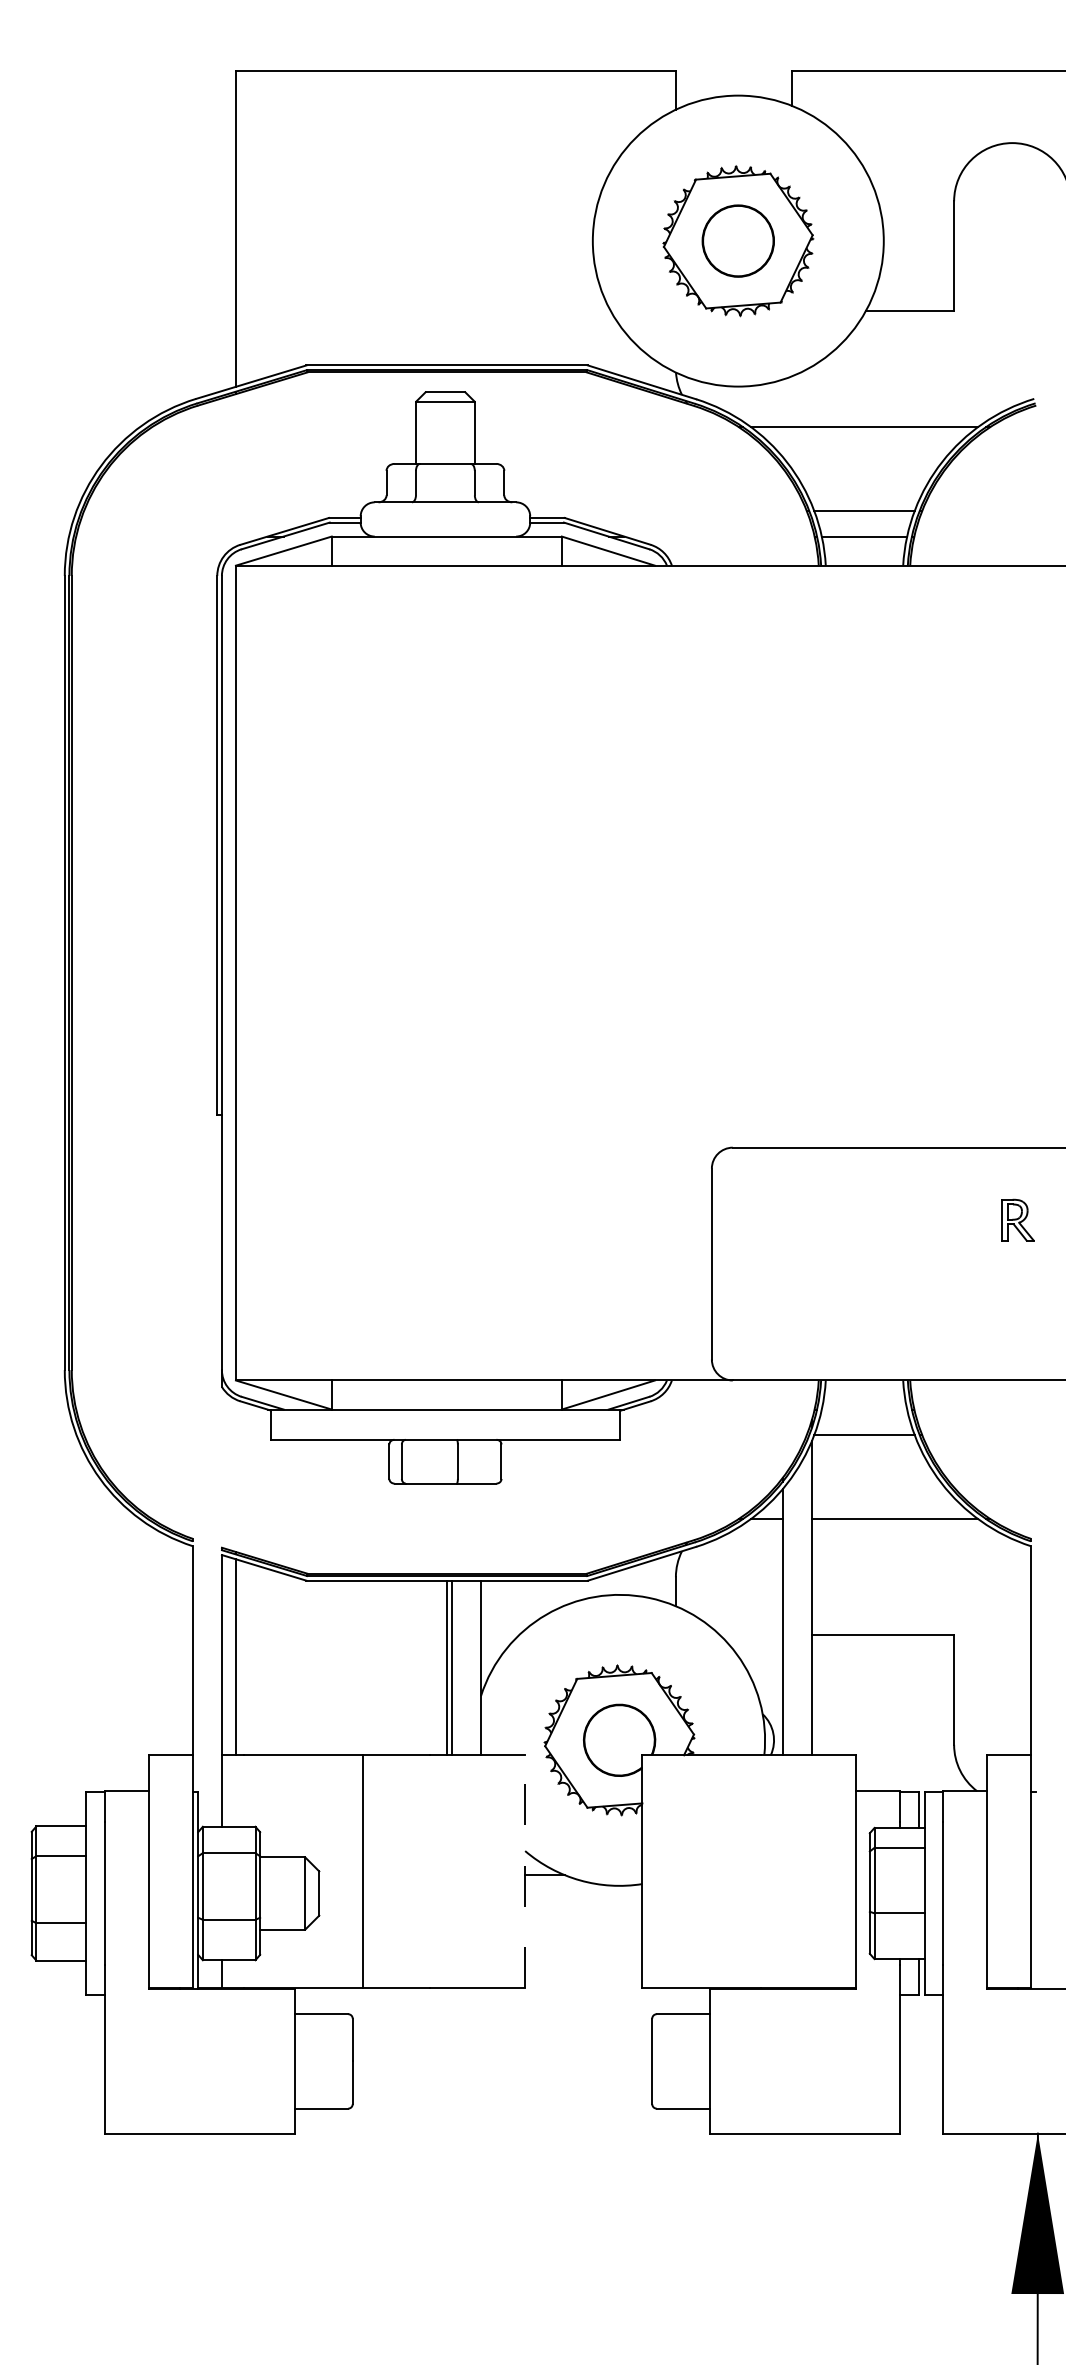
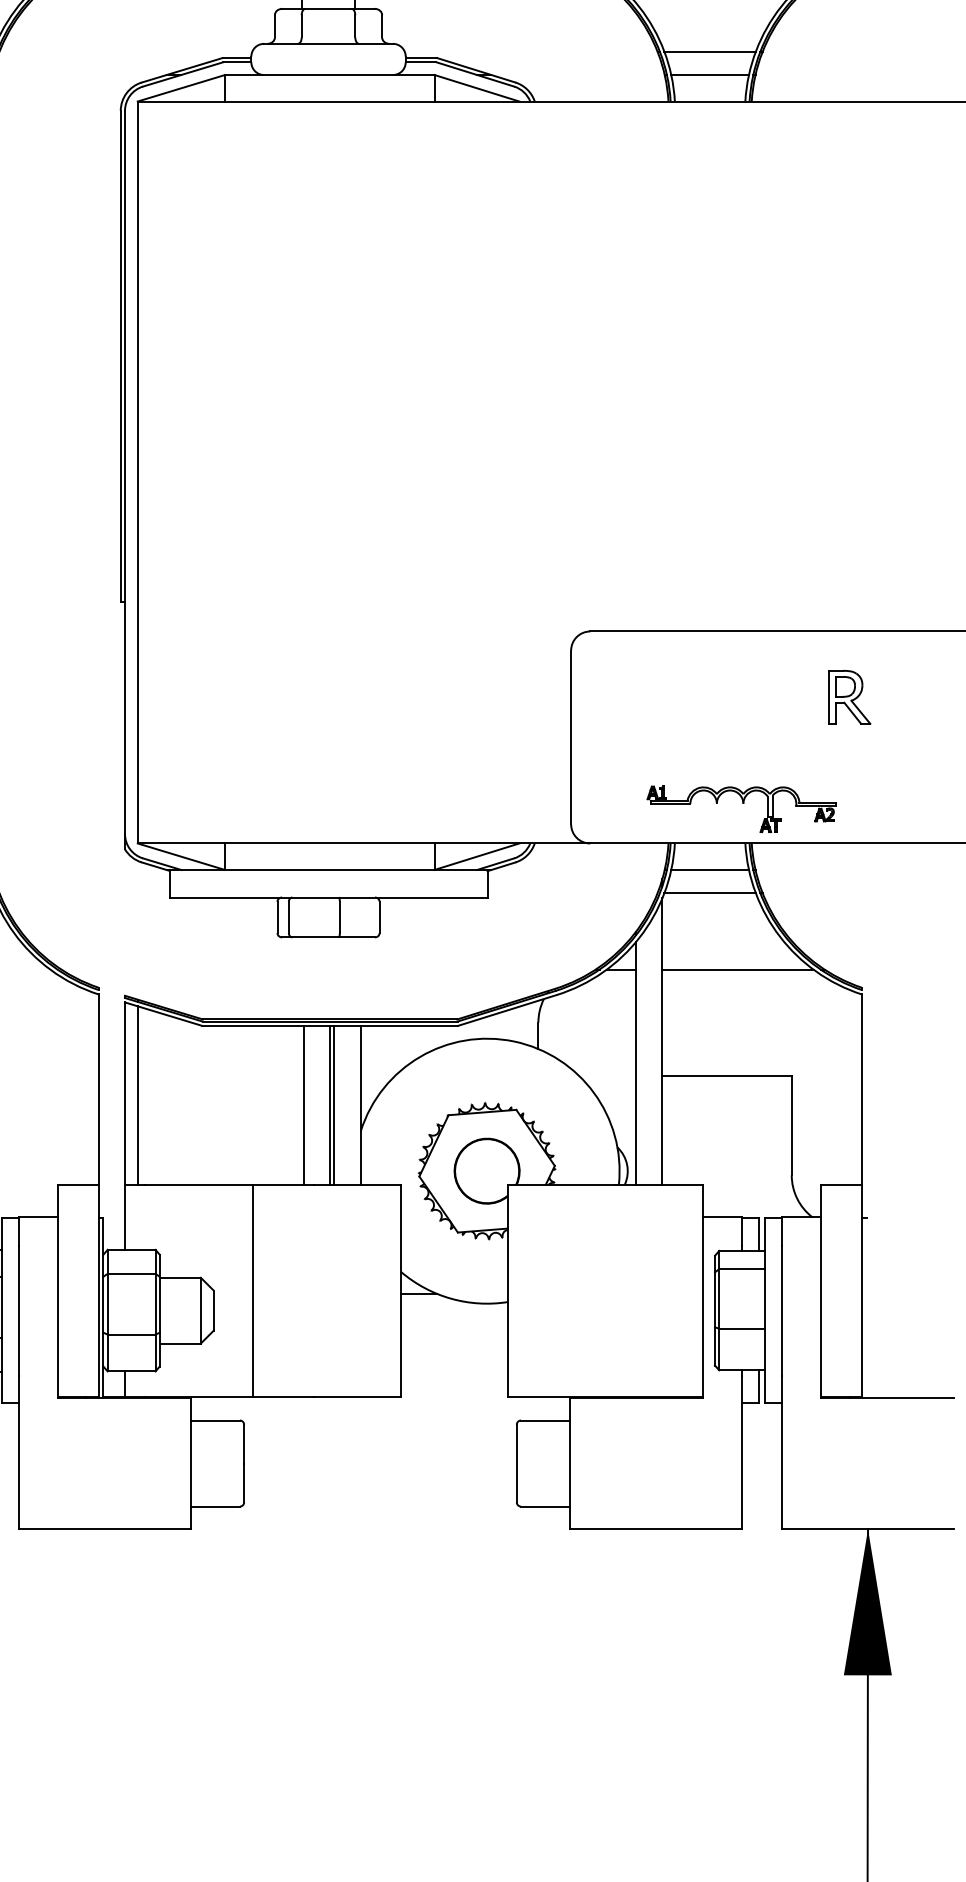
part: (1017, 1220) -> (849, 697), size x1.43
part: (900, 1336) -> (742, 803), added
line: (864, 1409) -> (710, 869), added
line: (418, 1667) -> (304, 1104), added
line: (525, 1871) -> (401, 1290), dashed -> solid

